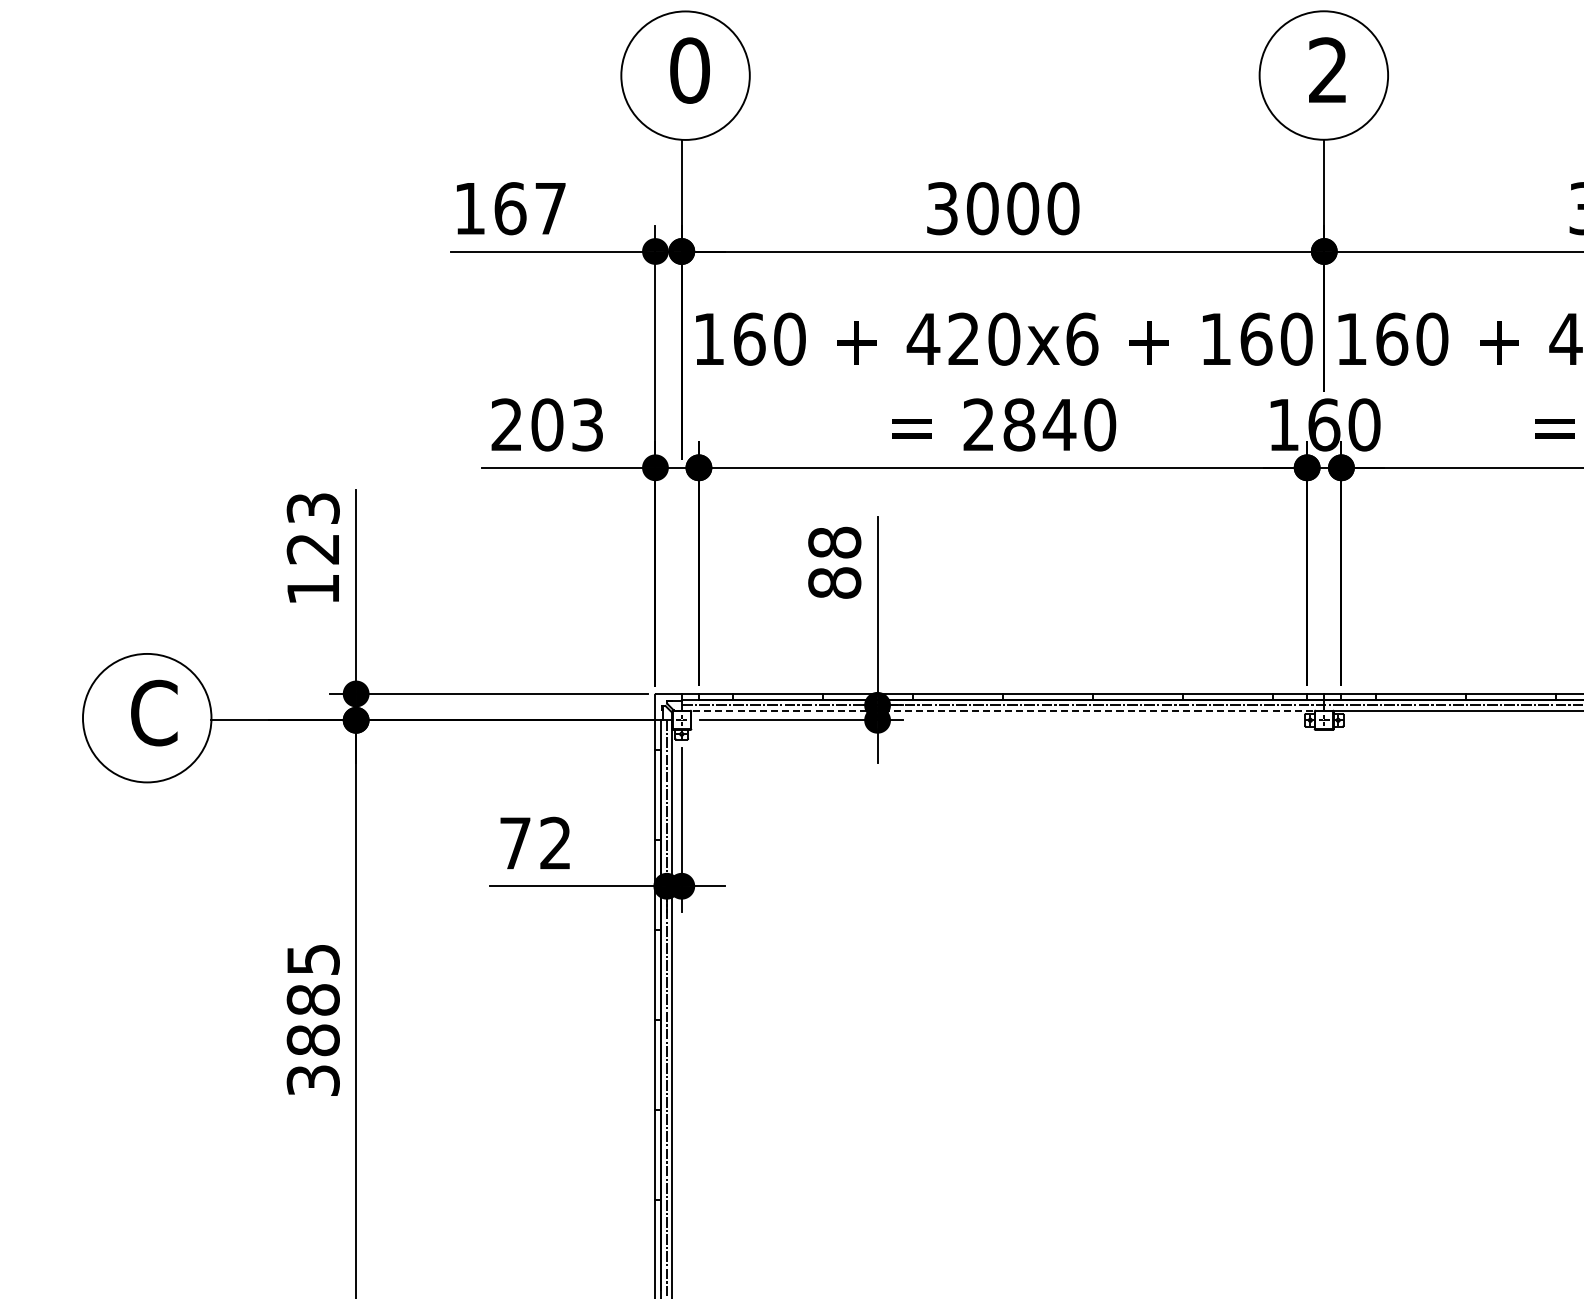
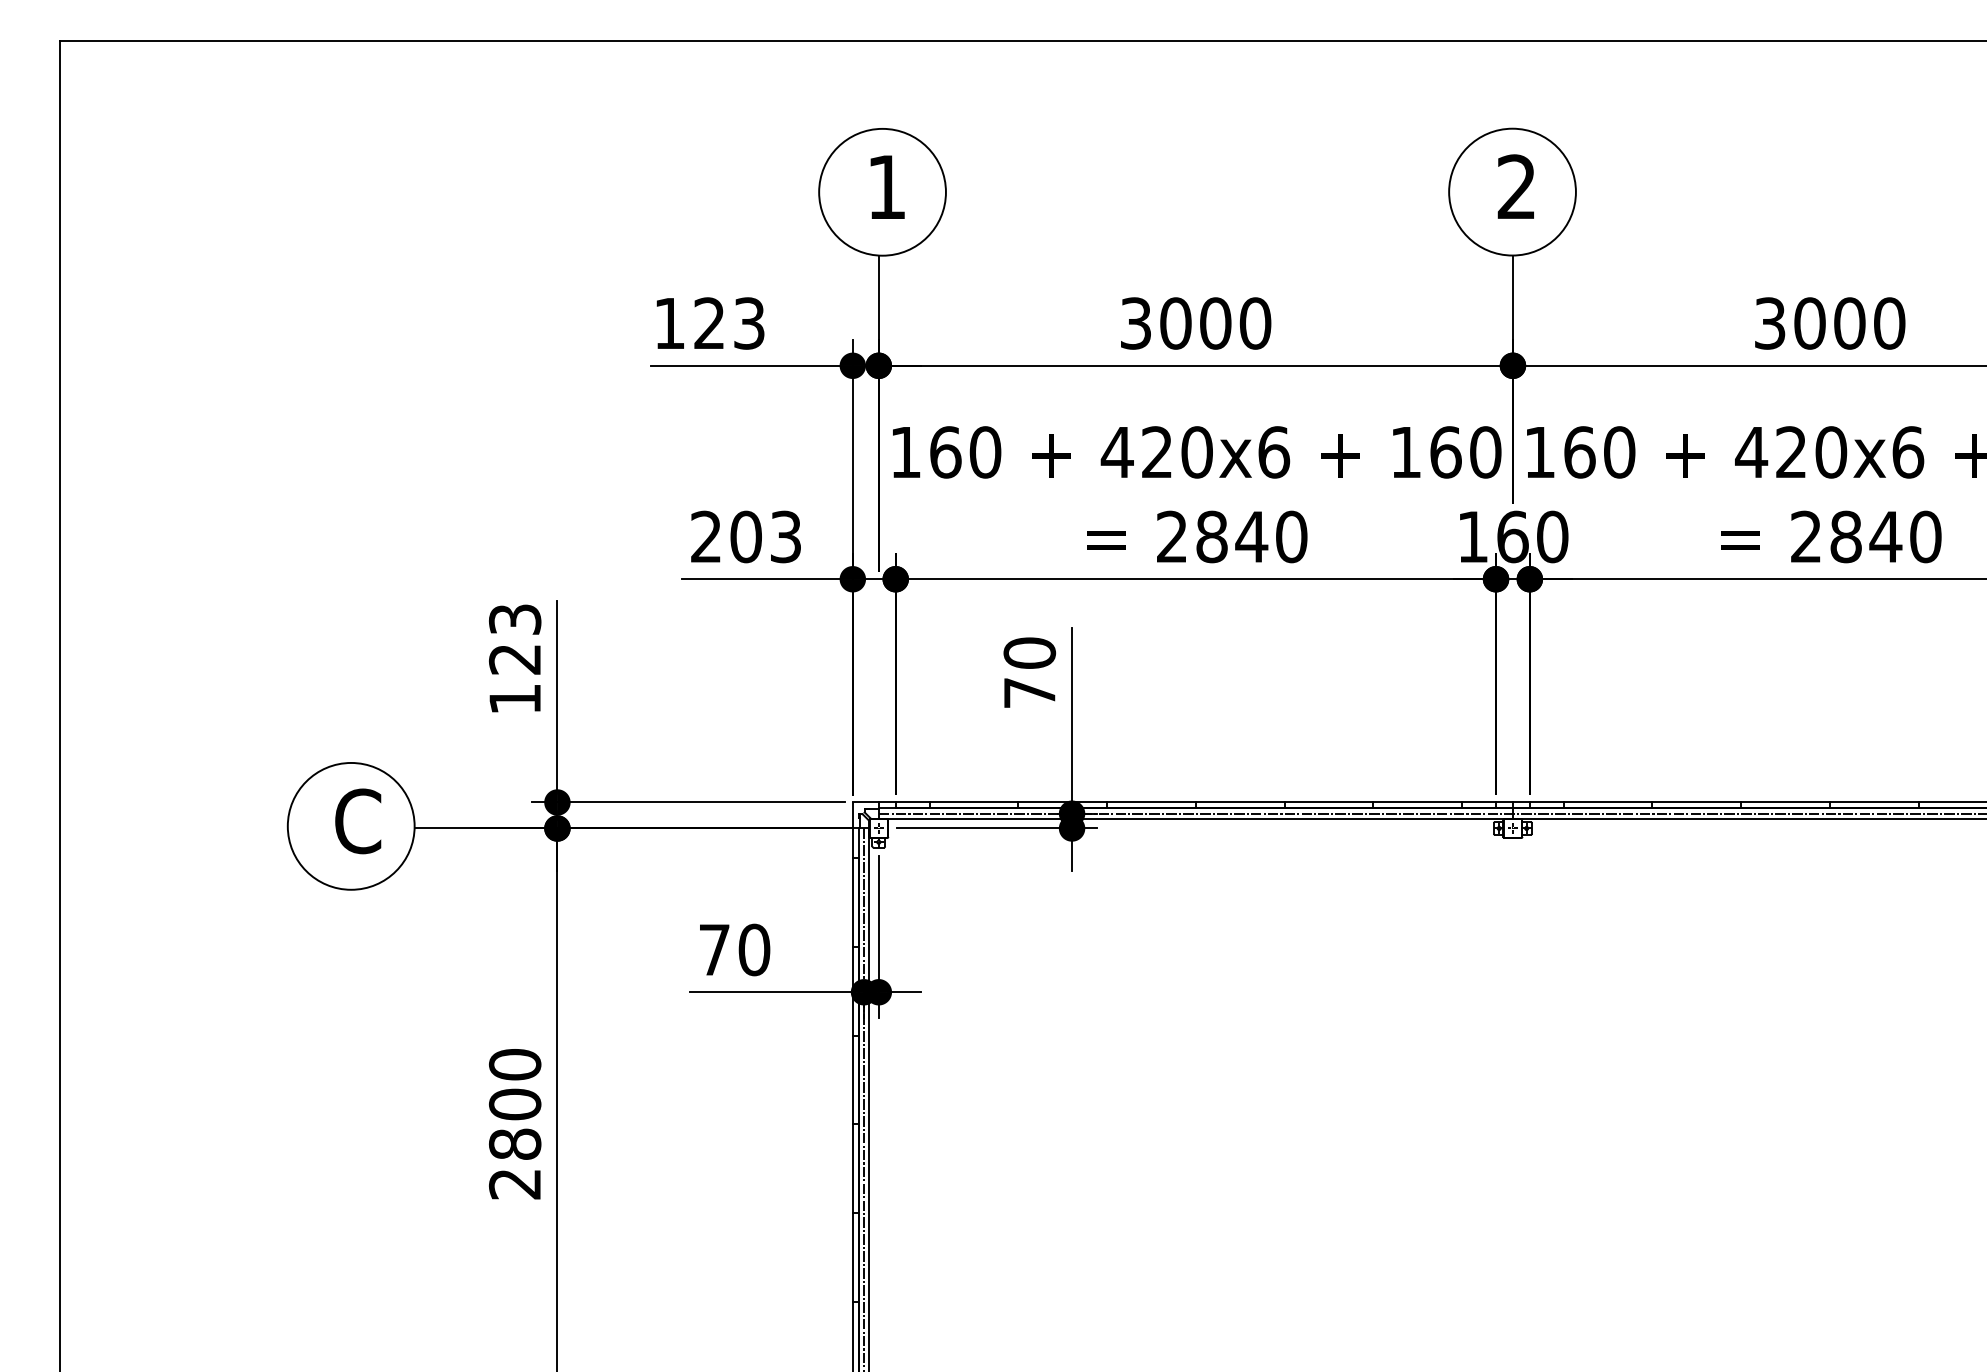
text: (689, 70) -> (886, 187), 0 -> 1
text: (530, 208) -> (729, 323), 167 -> 123
text: (834, 562) -> (1029, 672), 88 -> 70
line: (1003, 710) -> (1196, 818), dashed -> solid
text: (555, 842) -> (754, 949), 72 -> 70
text: (312, 1020) -> (514, 1124), 3885 -> 2800

